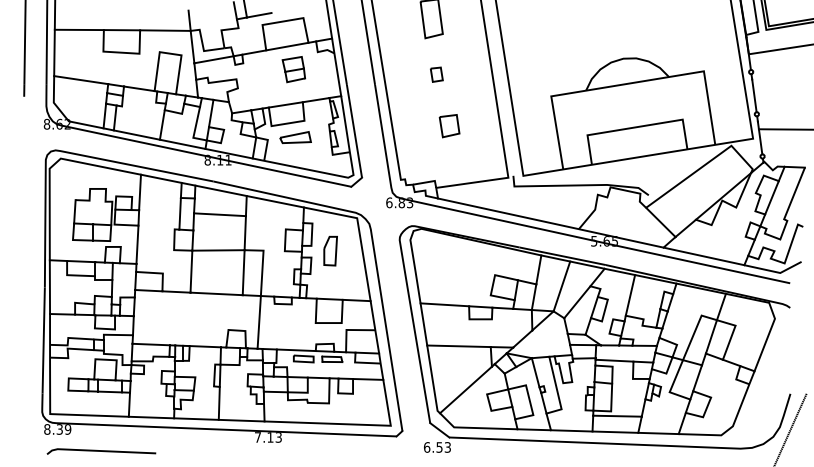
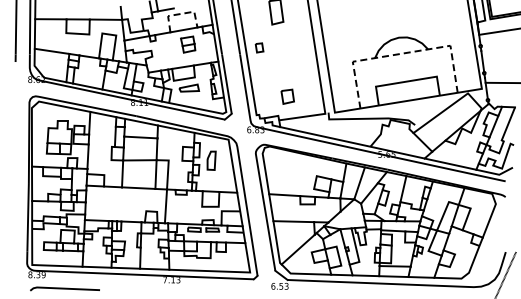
line: (283, 20) -> (181, 13), solid -> dashed
part: (436, 74) -> (259, 47), moved
line: (628, 83) -> (402, 53), solid -> dashed
part: (449, 125) -> (287, 96), moved

